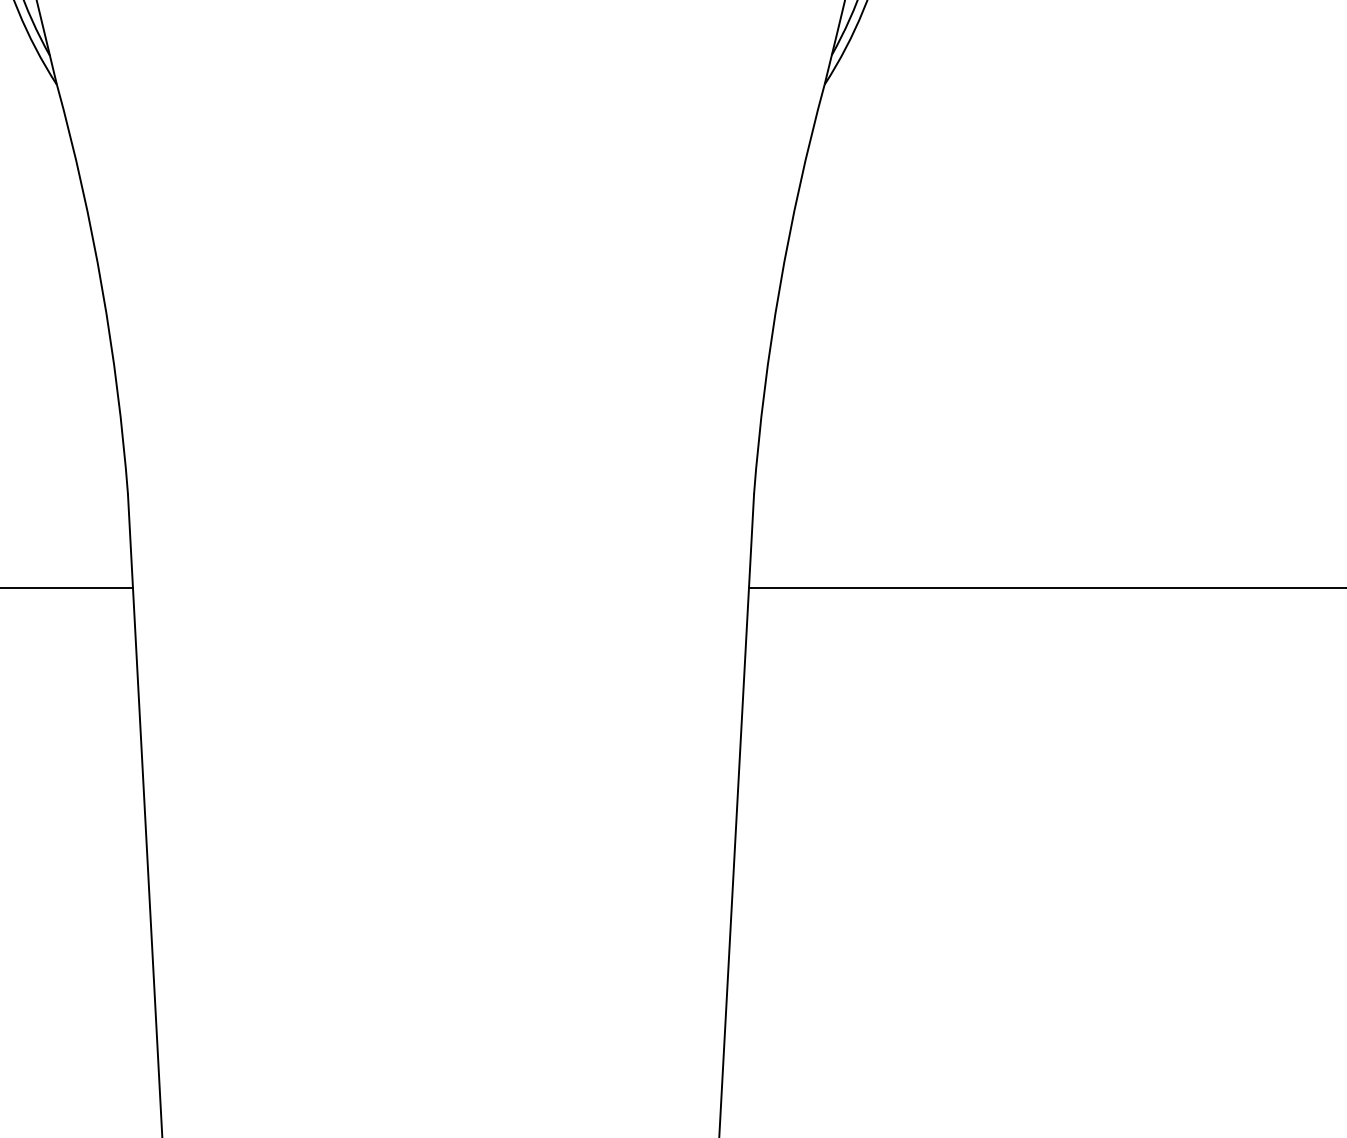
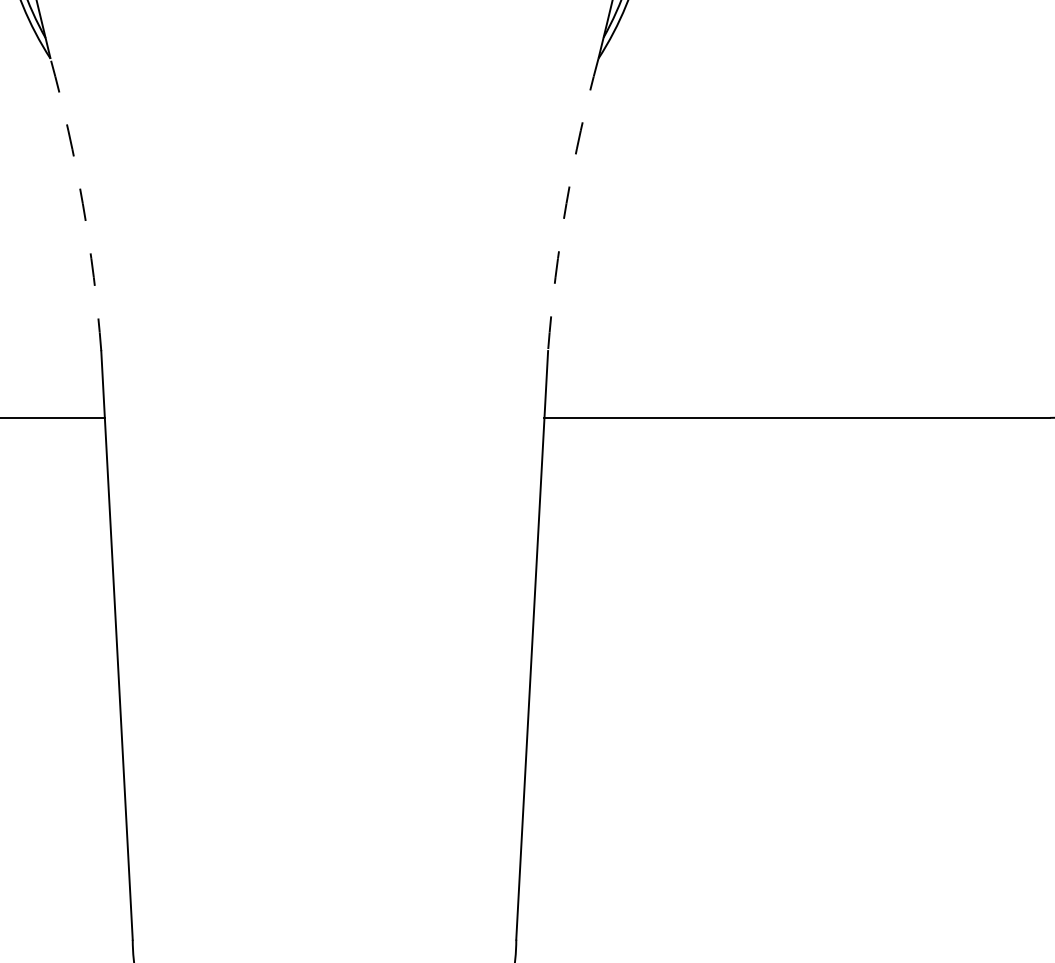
arc: (101, 287) -> (82, 203), solid -> dashed
arc: (779, 287) -> (566, 203), solid -> dashed

